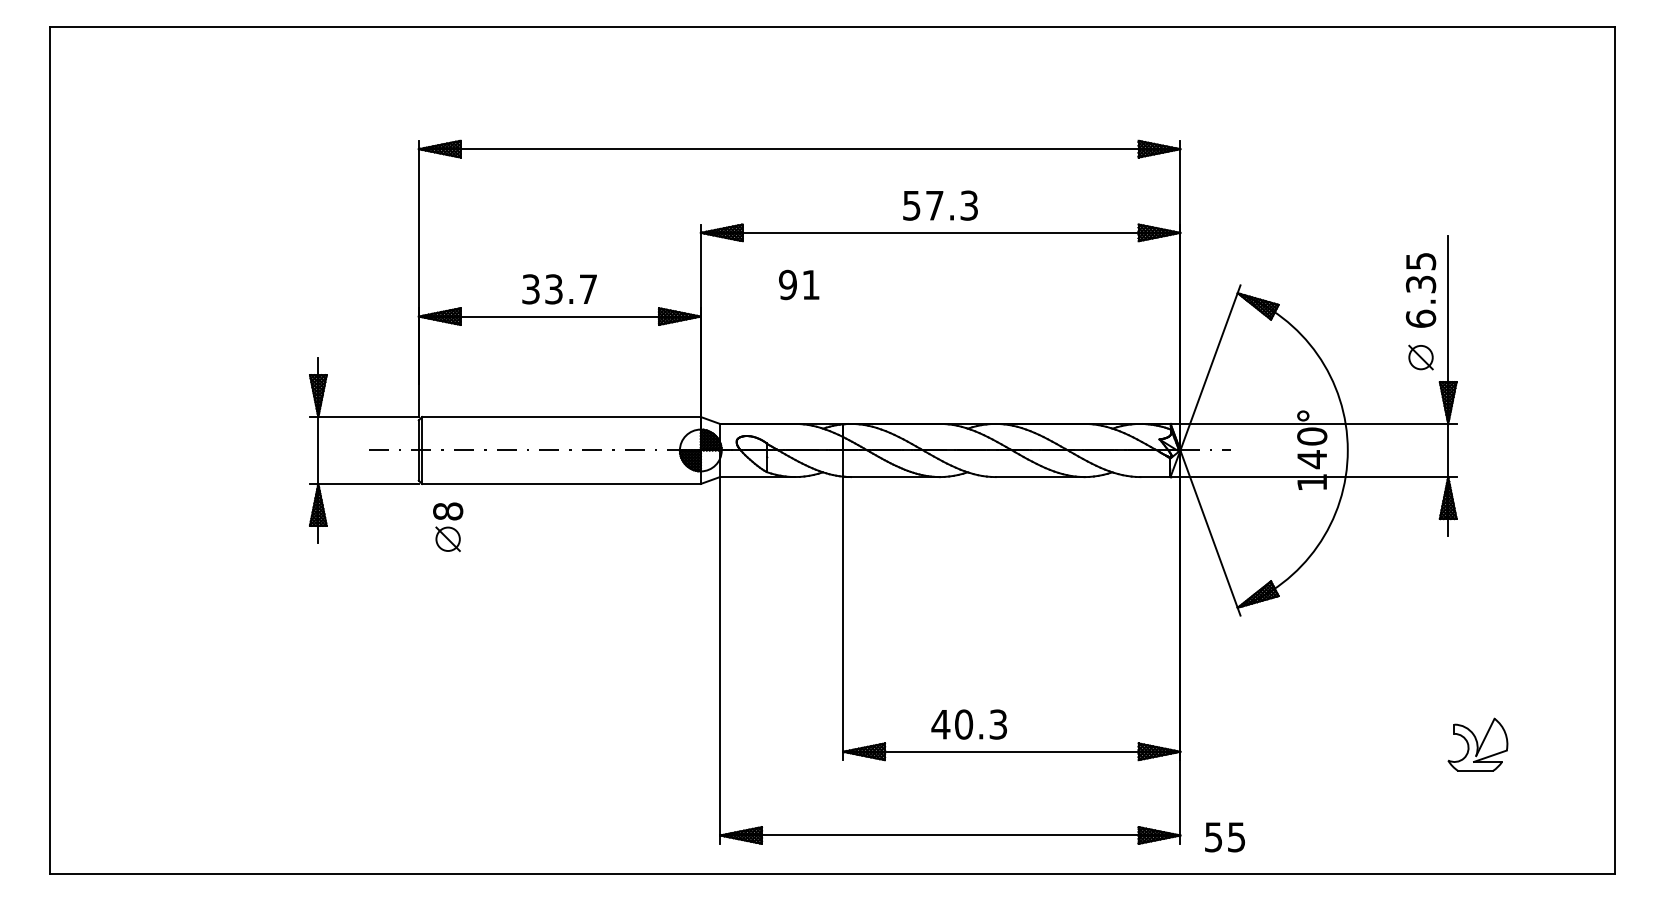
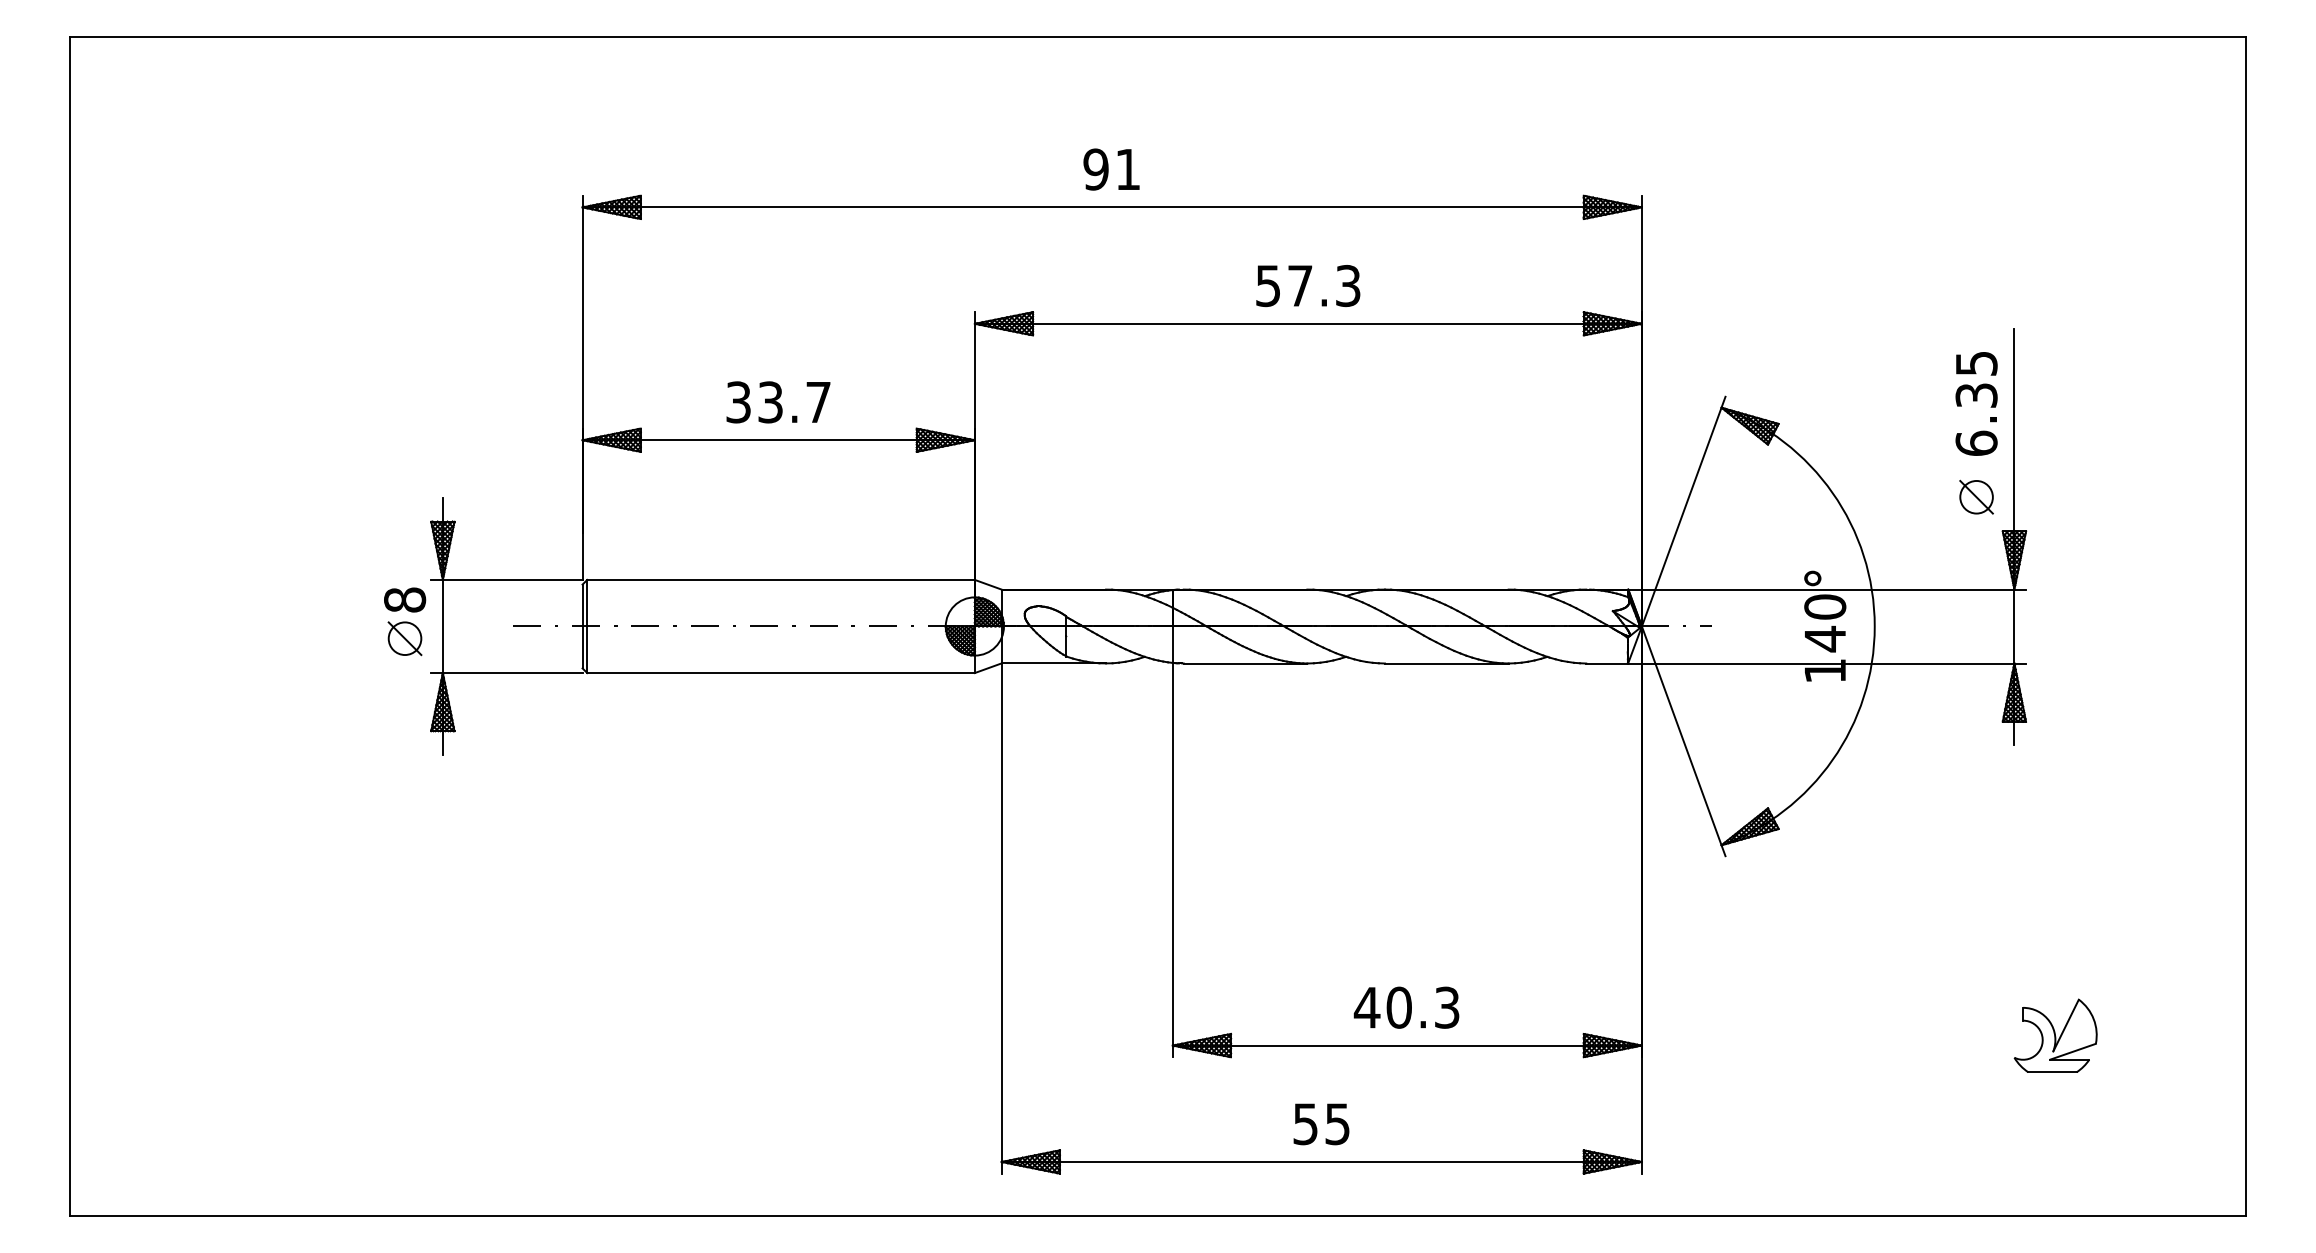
text: (799, 284) -> (1112, 168), moved
part: (448, 526) -> (405, 620), moved
text: (968, 724) -> (1405, 1007), moved
text: (1224, 837) -> (1320, 1124), moved

